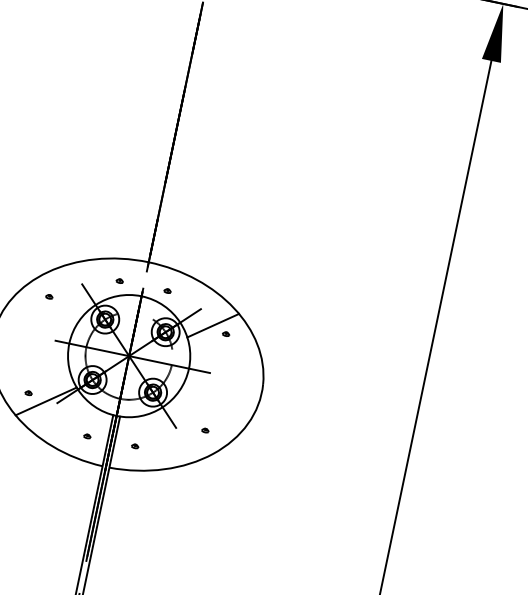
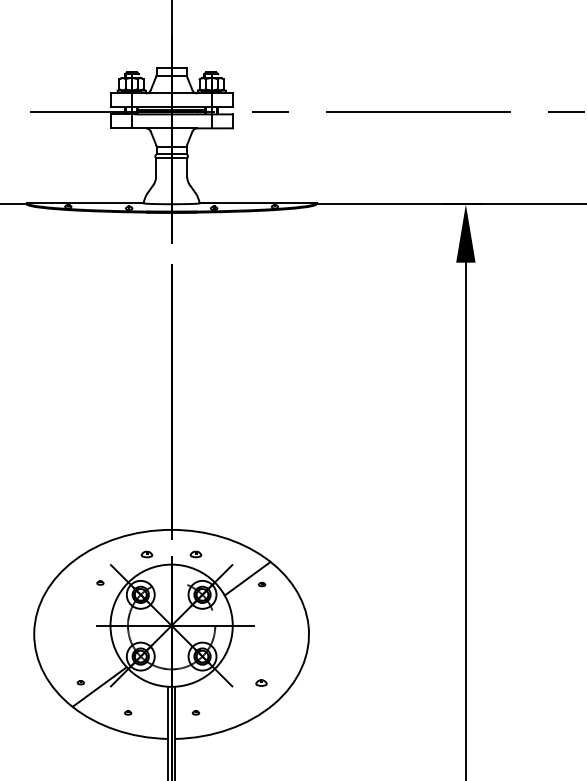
part: (120, 280) -> (147, 553), size x1.6
part: (167, 290) -> (195, 553), size x1.6
part: (49, 296) -> (100, 582), moved
part: (205, 430) -> (261, 682), size x1.6
part: (87, 436) -> (128, 712), moved

